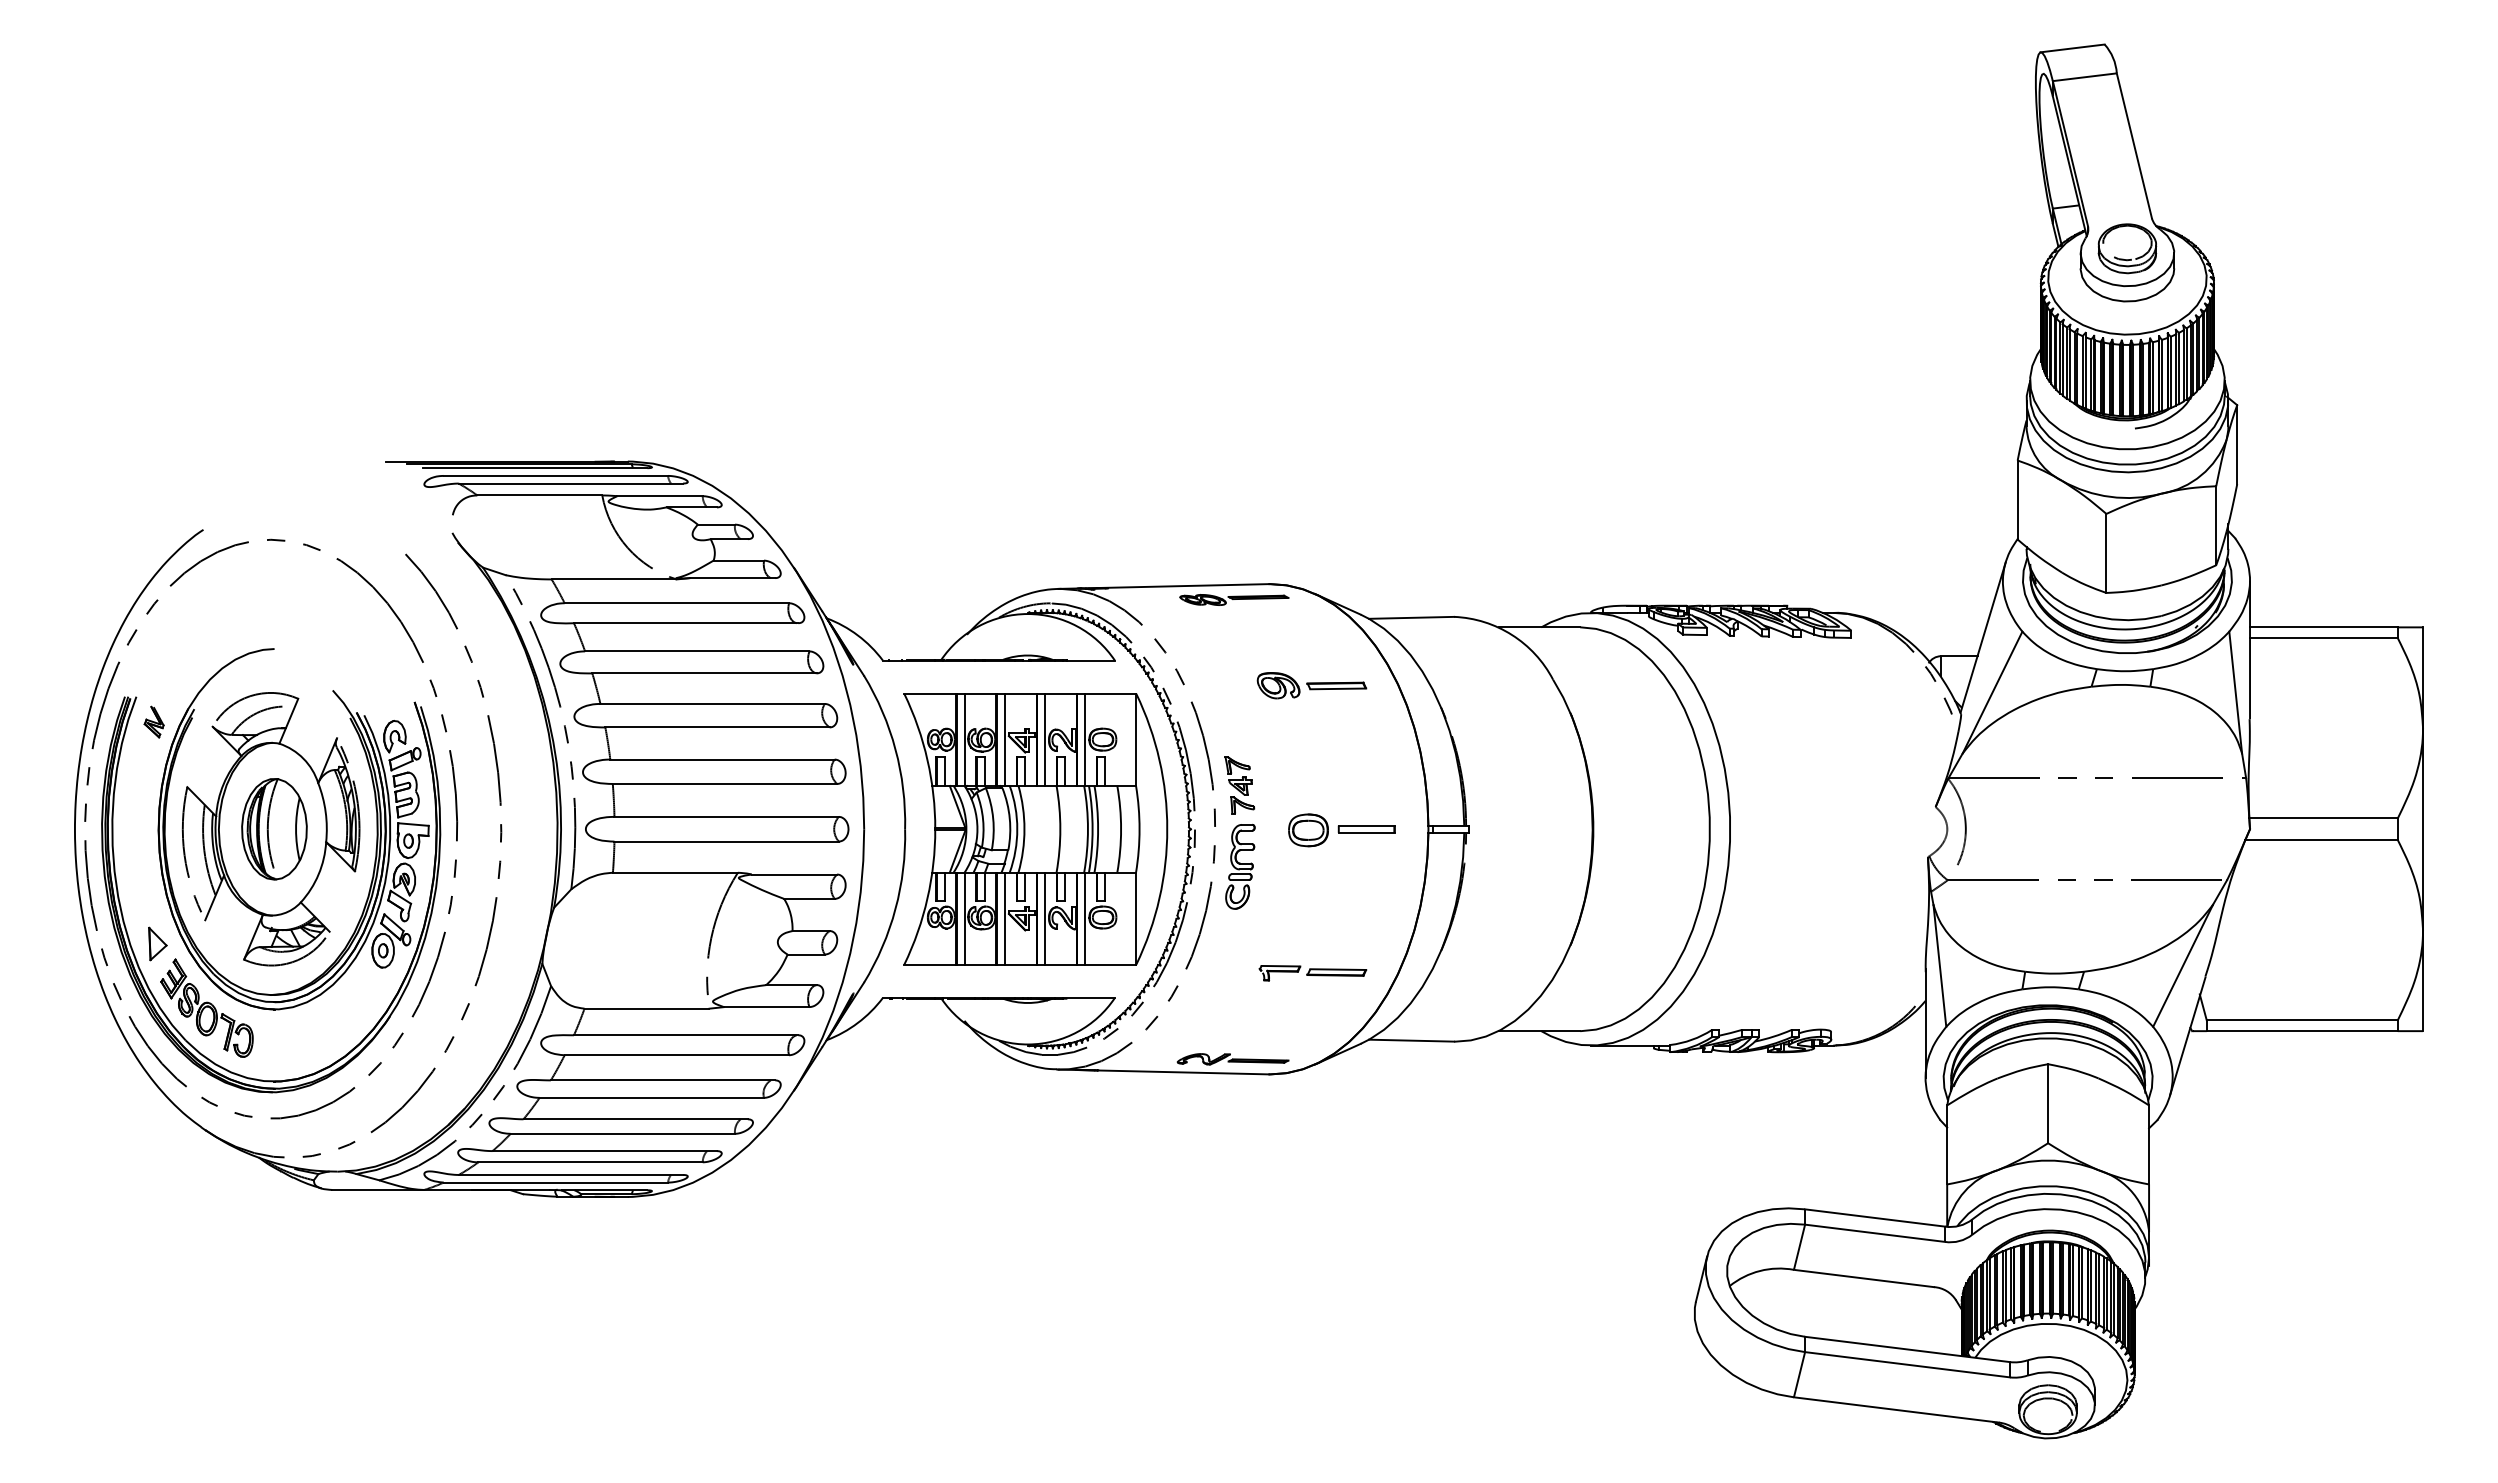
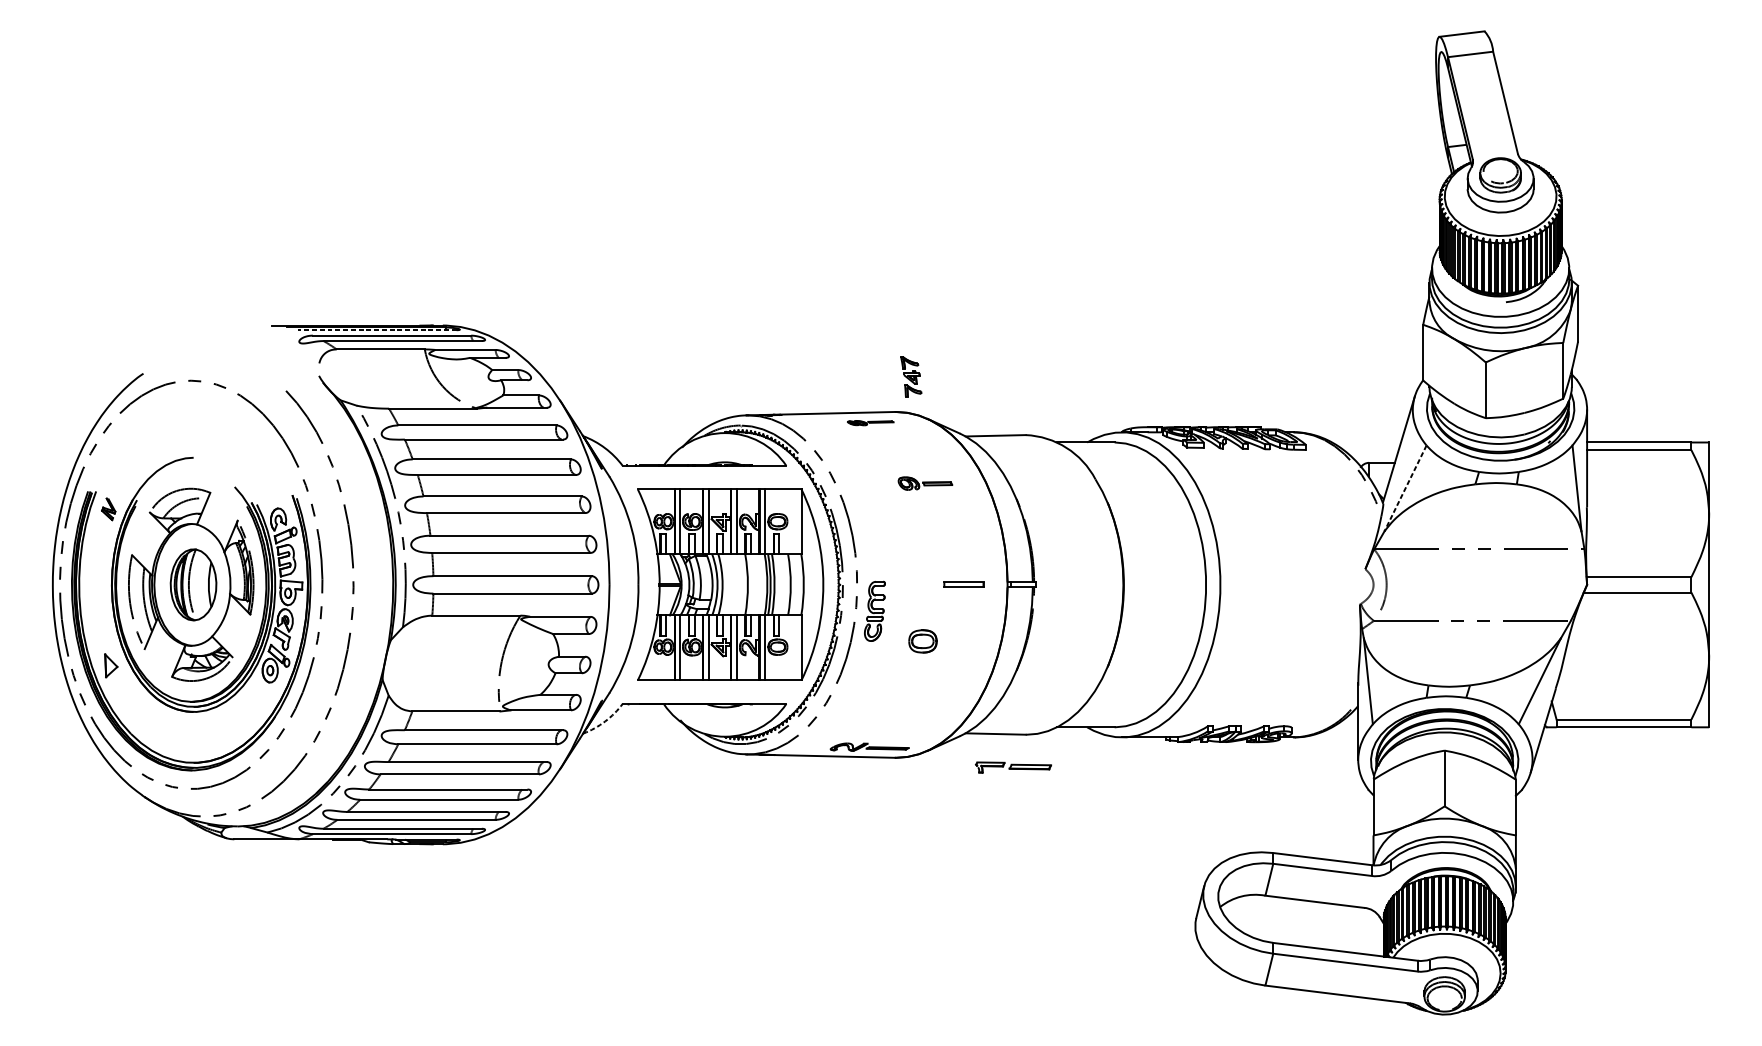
line: (534, 468) -> (376, 330), solid -> dashed
part: (1234, 599) -> (870, 422), size x0.6
part: (1311, 685) -> (925, 483), size x0.7
line: (1992, 692) -> (1405, 488), solid -> dashed
part: (1239, 785) -> (910, 376), moved
part: (1308, 830) -> (922, 641), moved
part: (1312, 973) -> (1013, 767), moved
part: (206, 1007) -> (145, 710), removed
arc: (857, 1022) -> (604, 721), solid -> dashed

